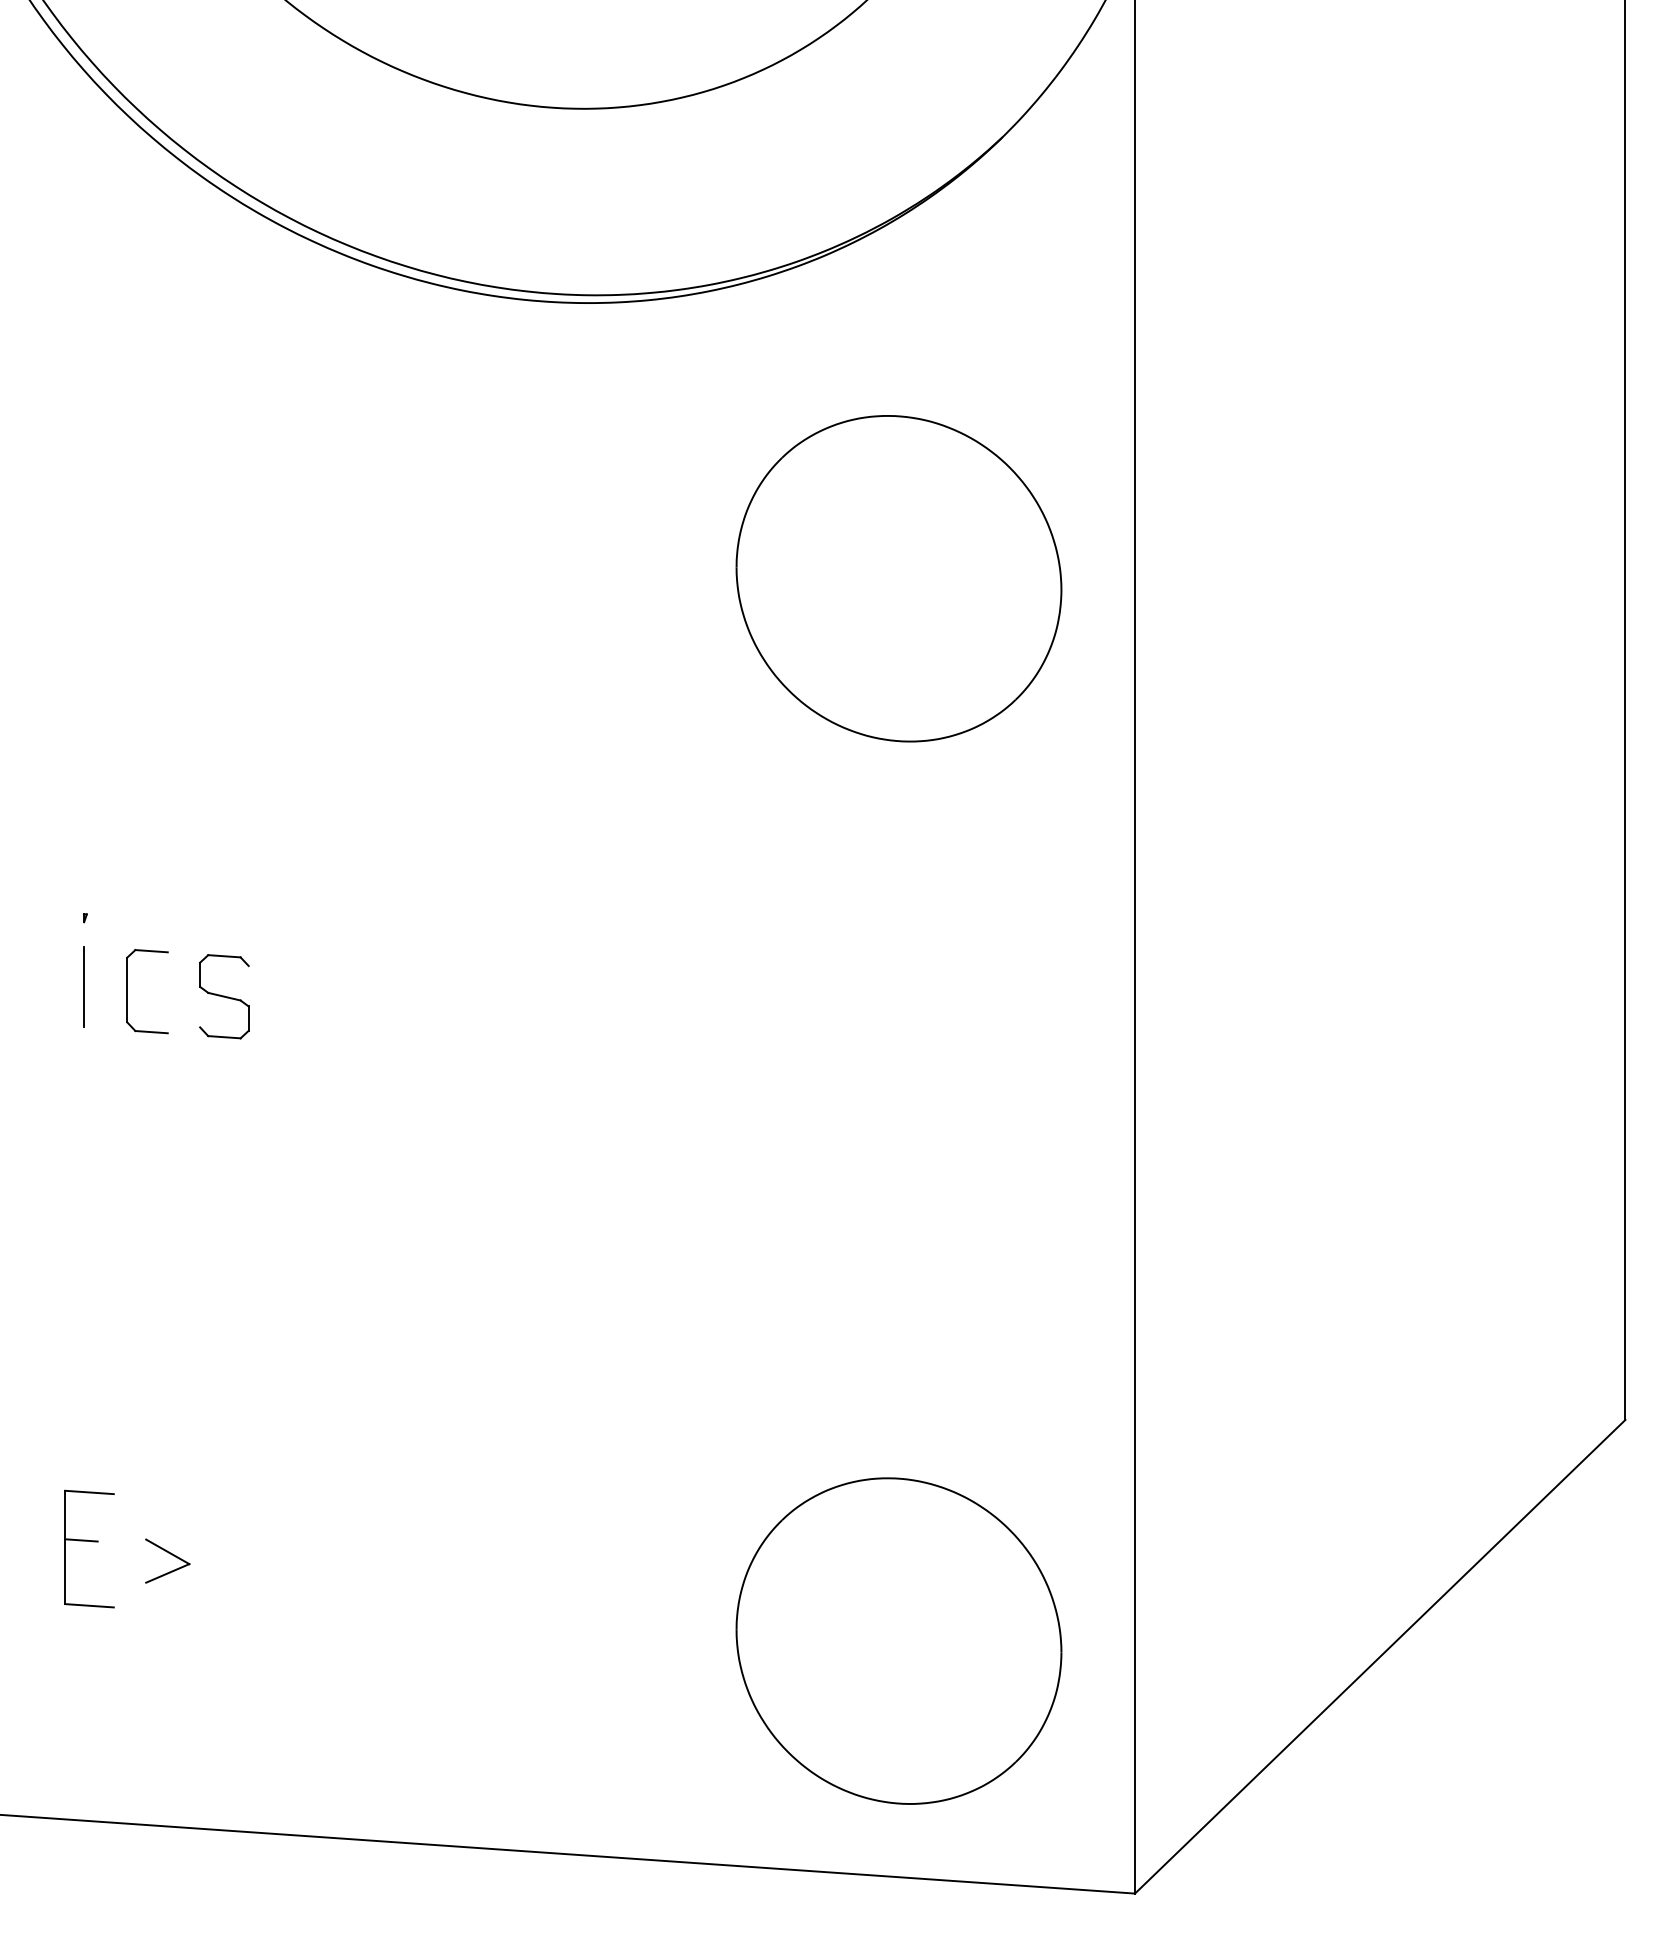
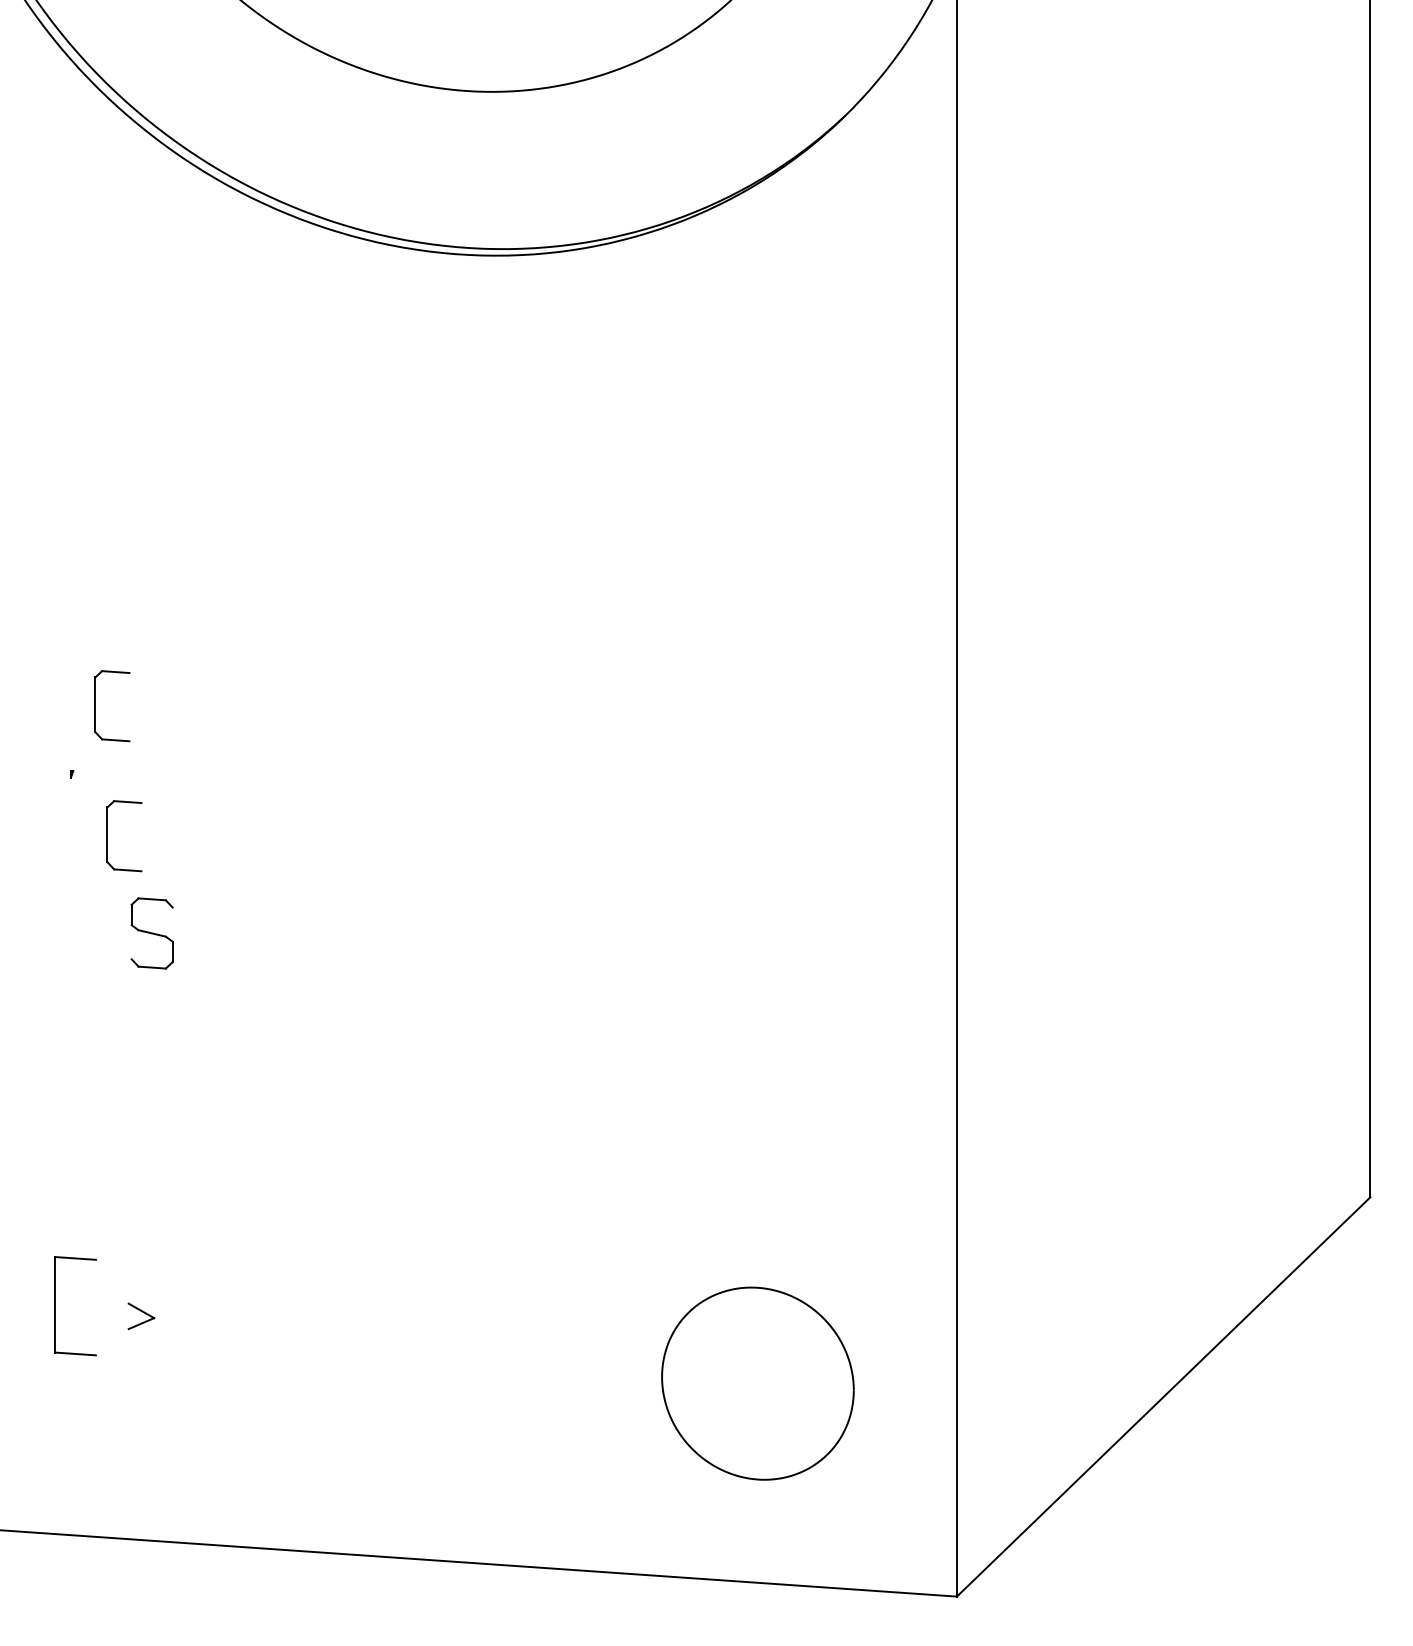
part: (898, 578) -> (757, 487), removed
part: (113, 837) -> (95, 706), added
line: (83, 987) -> (70, 832), removed
part: (223, 996) -> (151, 933), moved
line: (81, 1539) -> (68, 1298), removed
part: (167, 1561) -> (141, 1316), size x0.7
part: (898, 1640) -> (757, 1383), size x0.7

